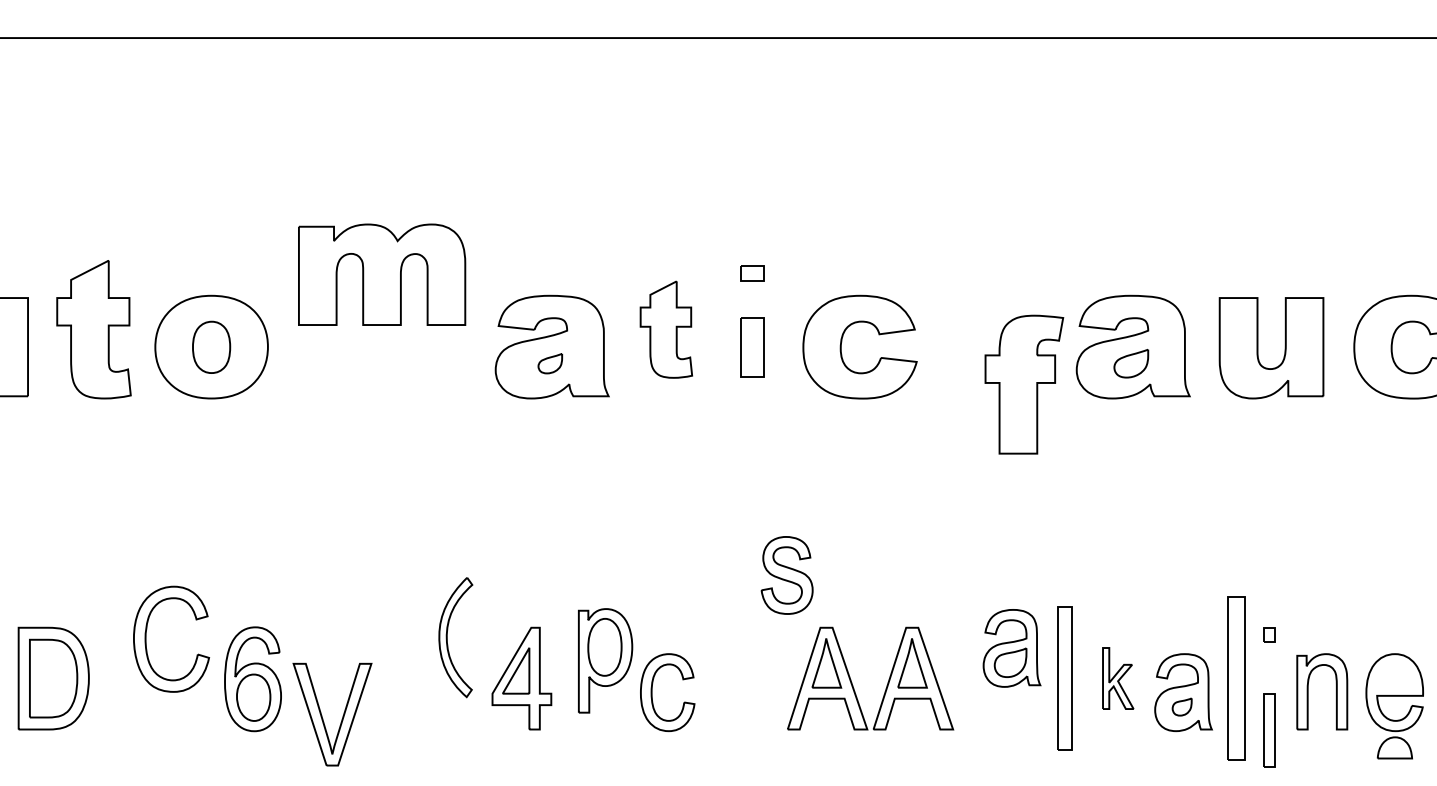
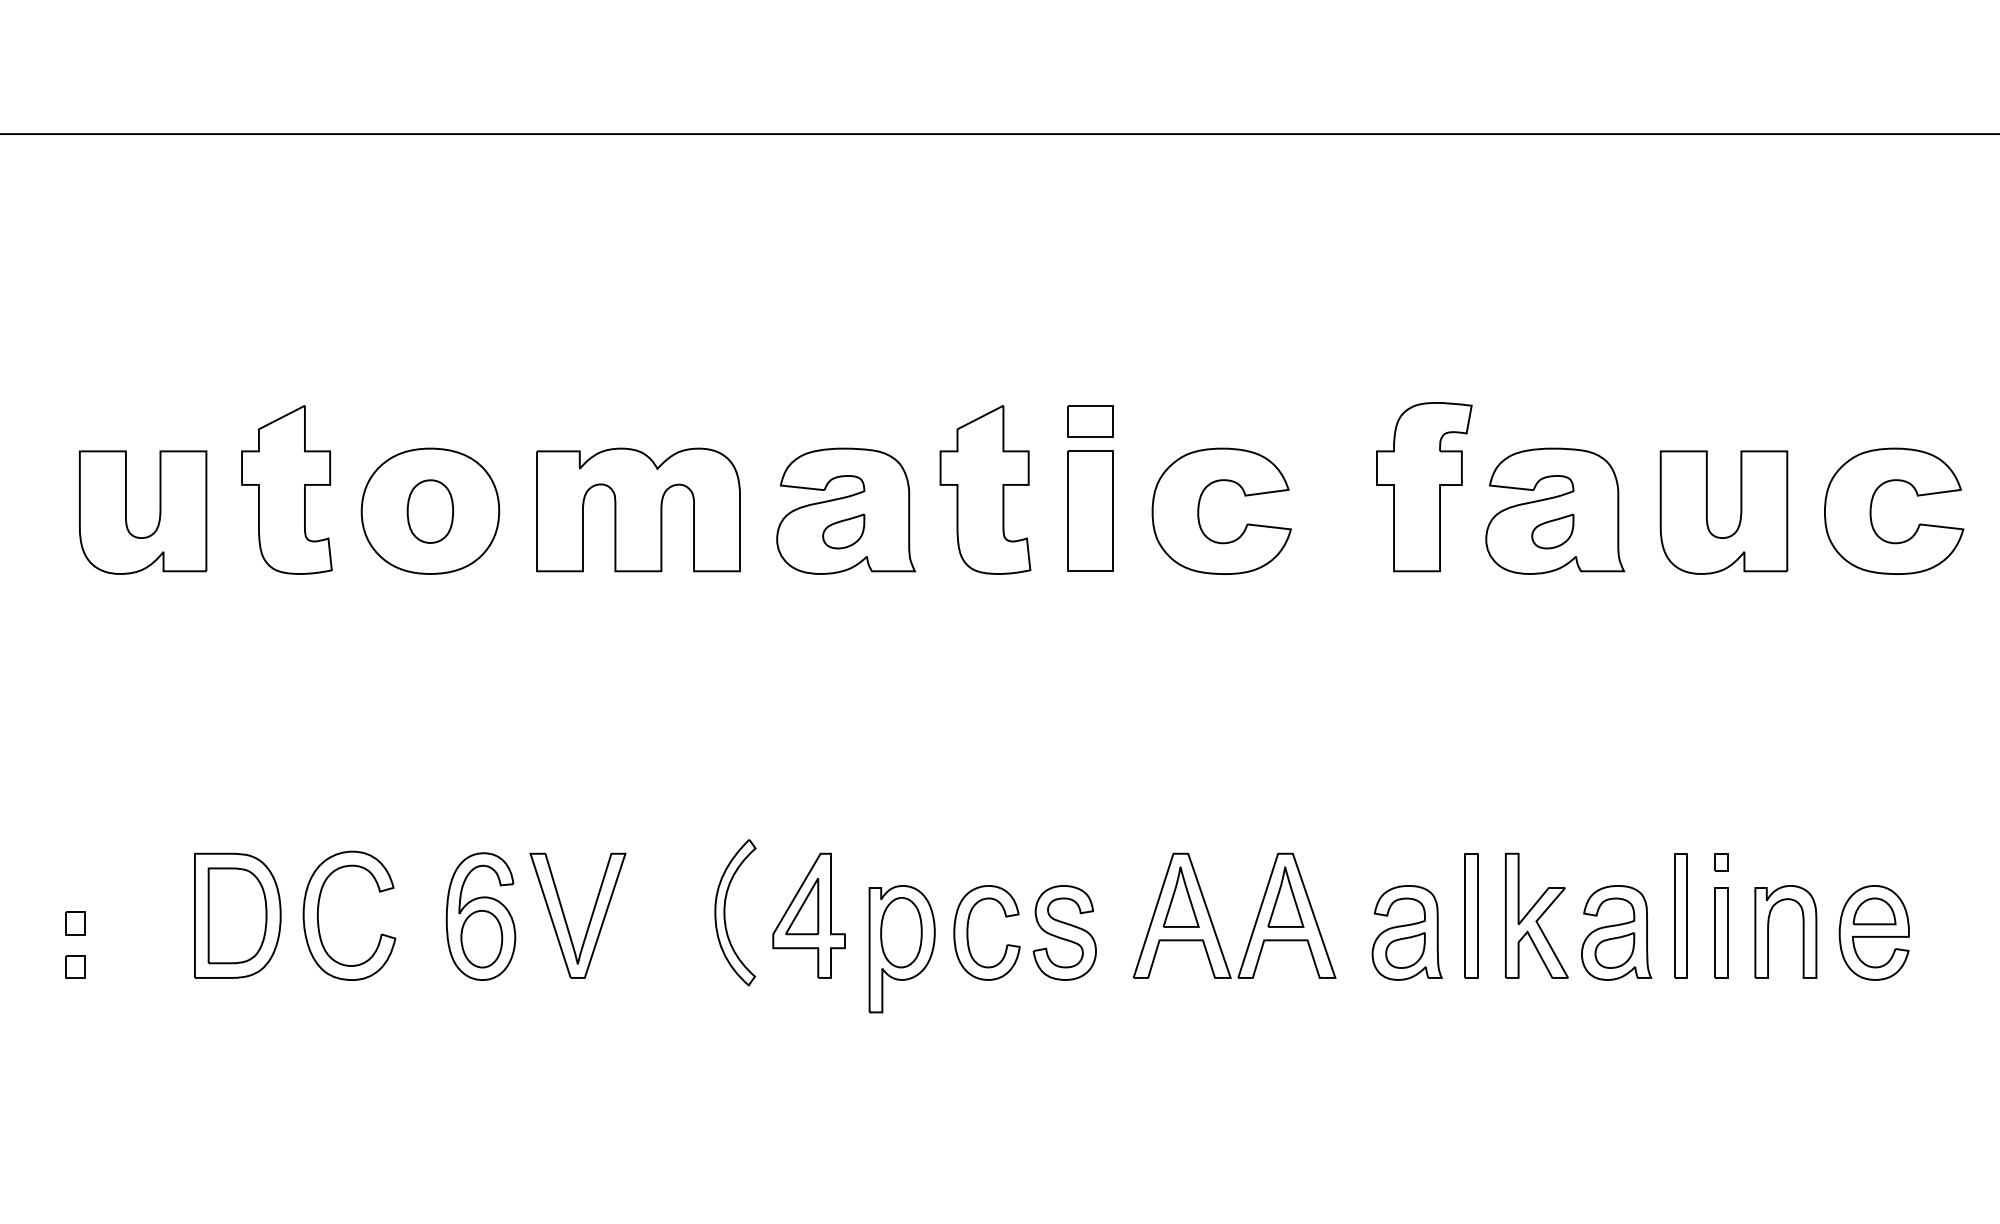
part: (752, 273) -> (1090, 421), size x1.67
part: (382, 274) -> (638, 509), moved
part: (666, 329) -> (985, 489), size x1.43
part: (752, 346) -> (1090, 510), size x1.67
part: (550, 363) -> (843, 531), size x1.43
part: (1024, 385) -> (1424, 487), moved
part: (786, 575) -> (1064, 932), moved
part: (447, 637) -> (725, 912), moved
part: (146, 639) -> (318, 915), moved
part: (1011, 648) -> (1406, 932), moved
part: (604, 661) -> (901, 949), moved
part: (1064, 678) -> (1471, 915), size x0.71
part: (1117, 678) -> (1536, 915), size x1.67
part: (1235, 678) -> (1680, 915), size x0.62
part: (1181, 707) -> (1614, 950), size x1.67
part: (322, 715) -> (565, 916), moved
part: (1269, 729) -> (1721, 932), moved
part: (1394, 747) -> (1874, 911), moved

